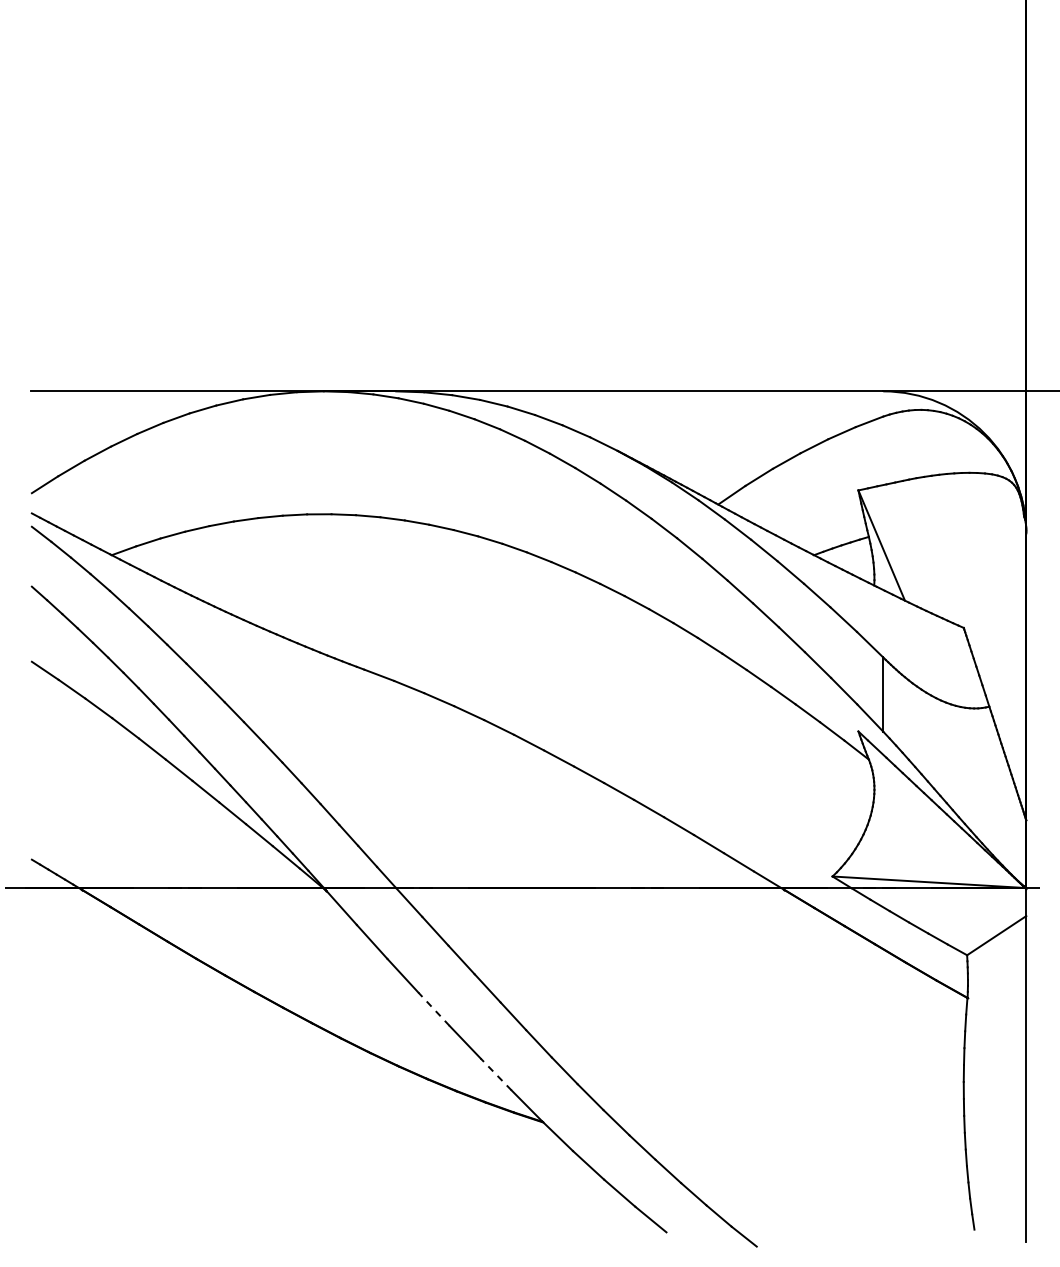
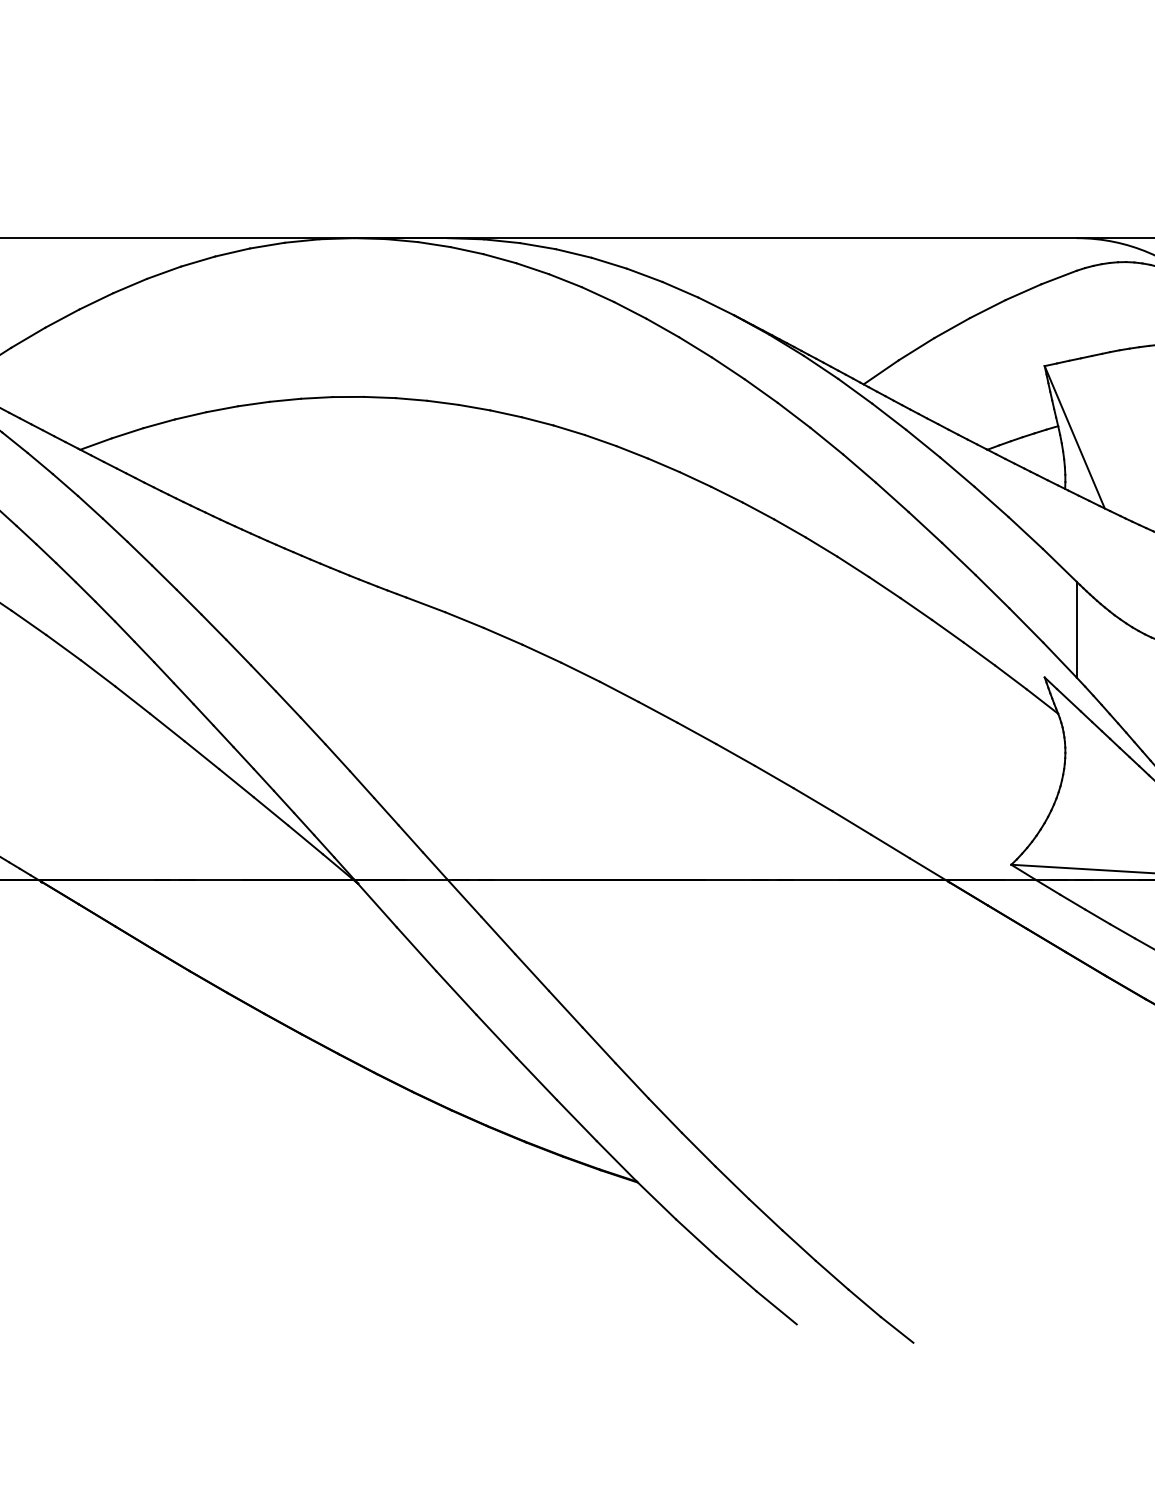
line: (434, 1009) -> (497, 1036), dashed -> solid
line: (495, 1074) -> (575, 1120), dashed -> solid

